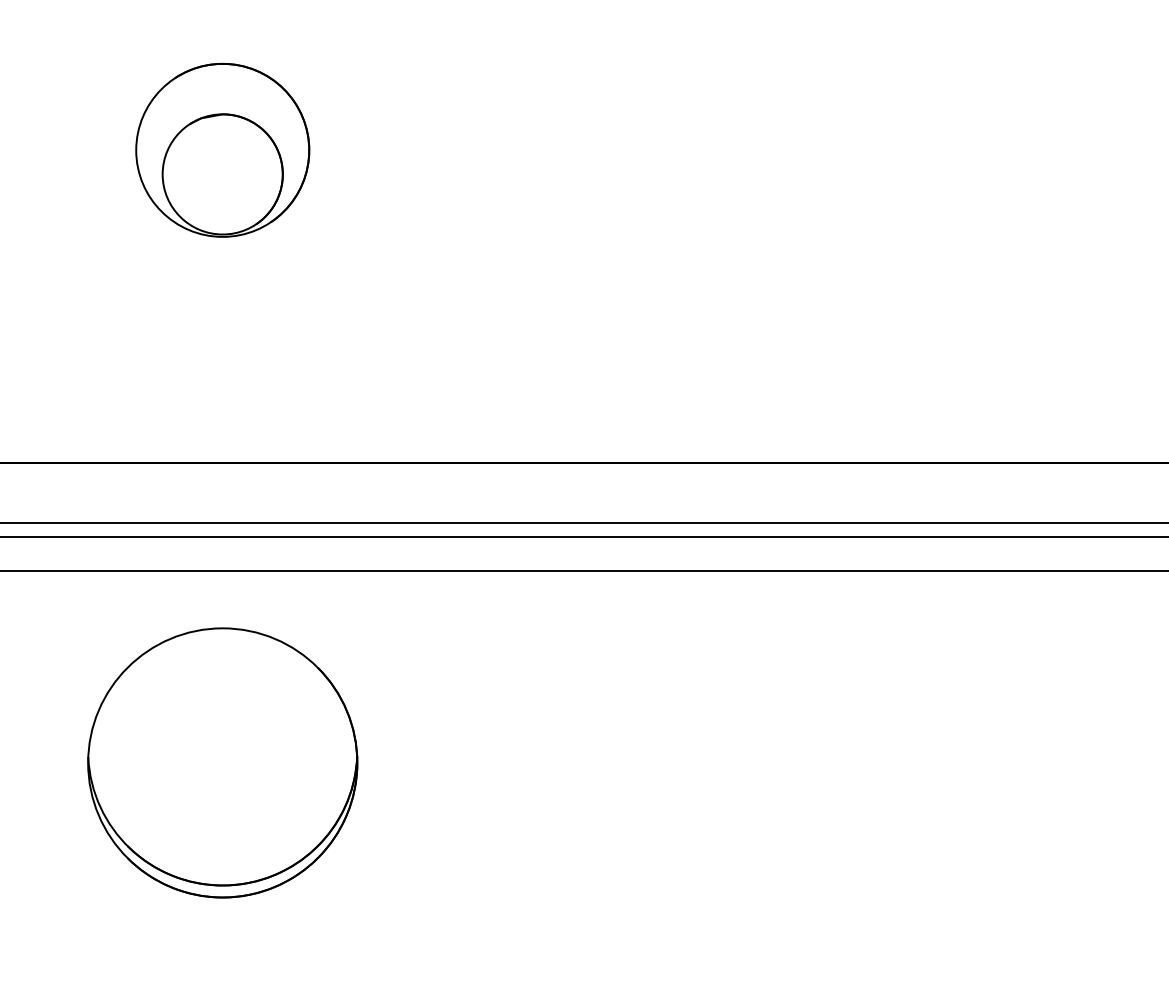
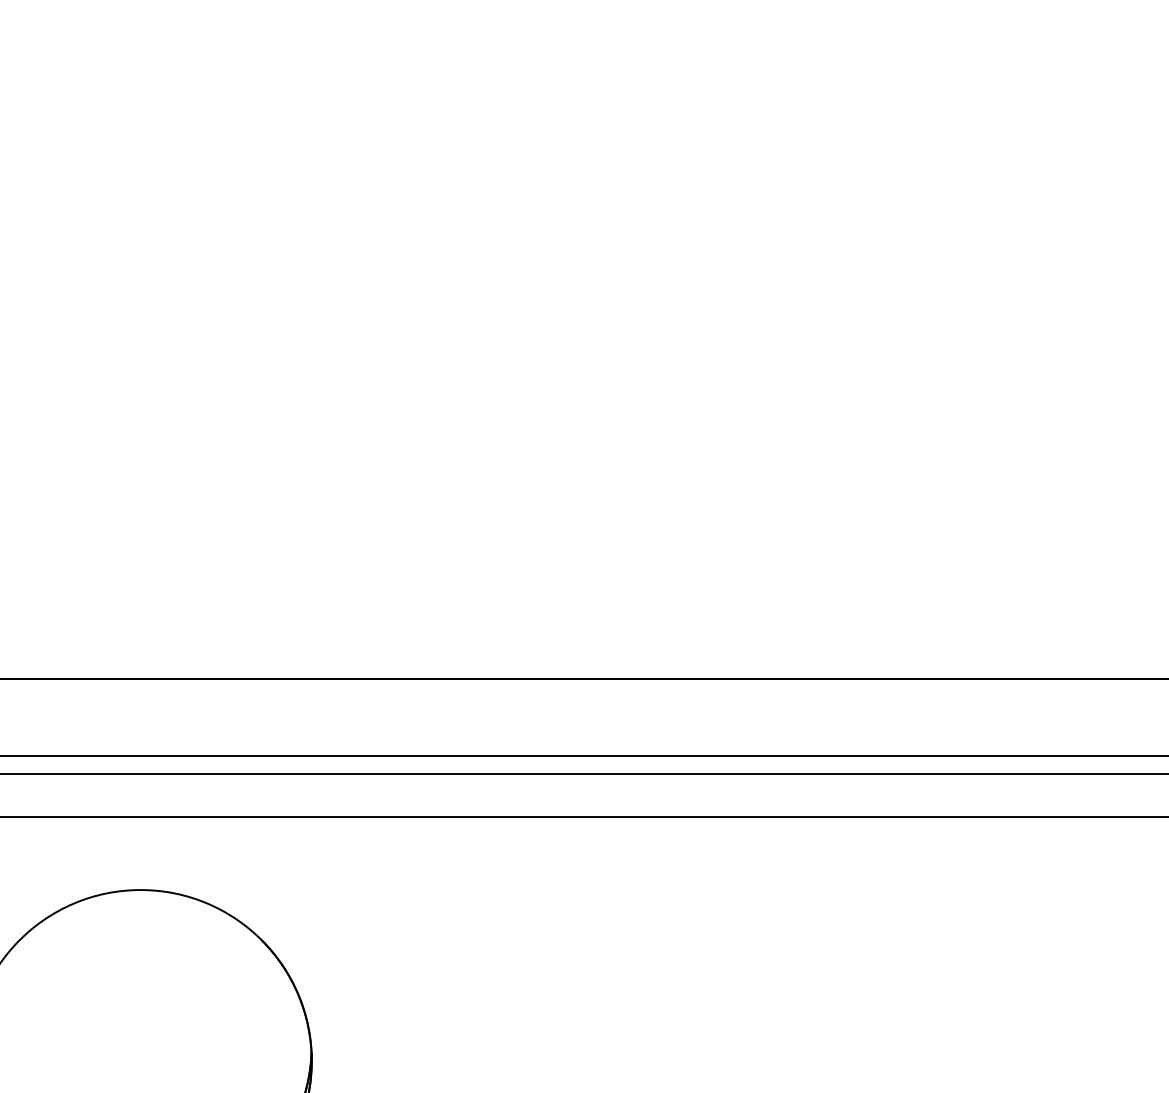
part: (222, 150) -> (140, 282), removed

